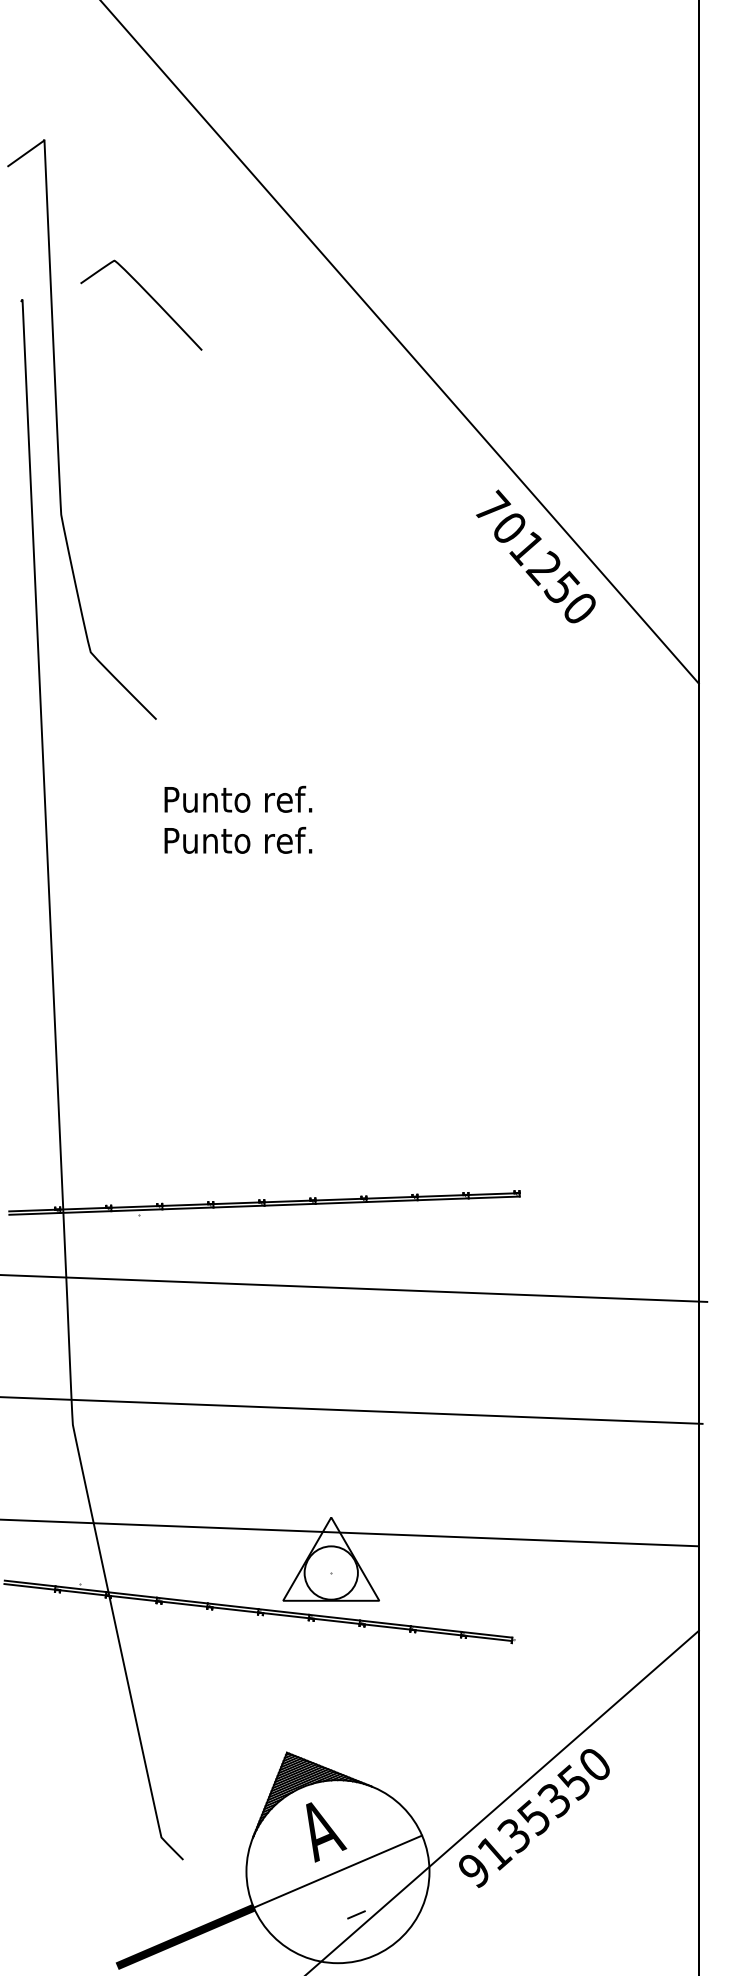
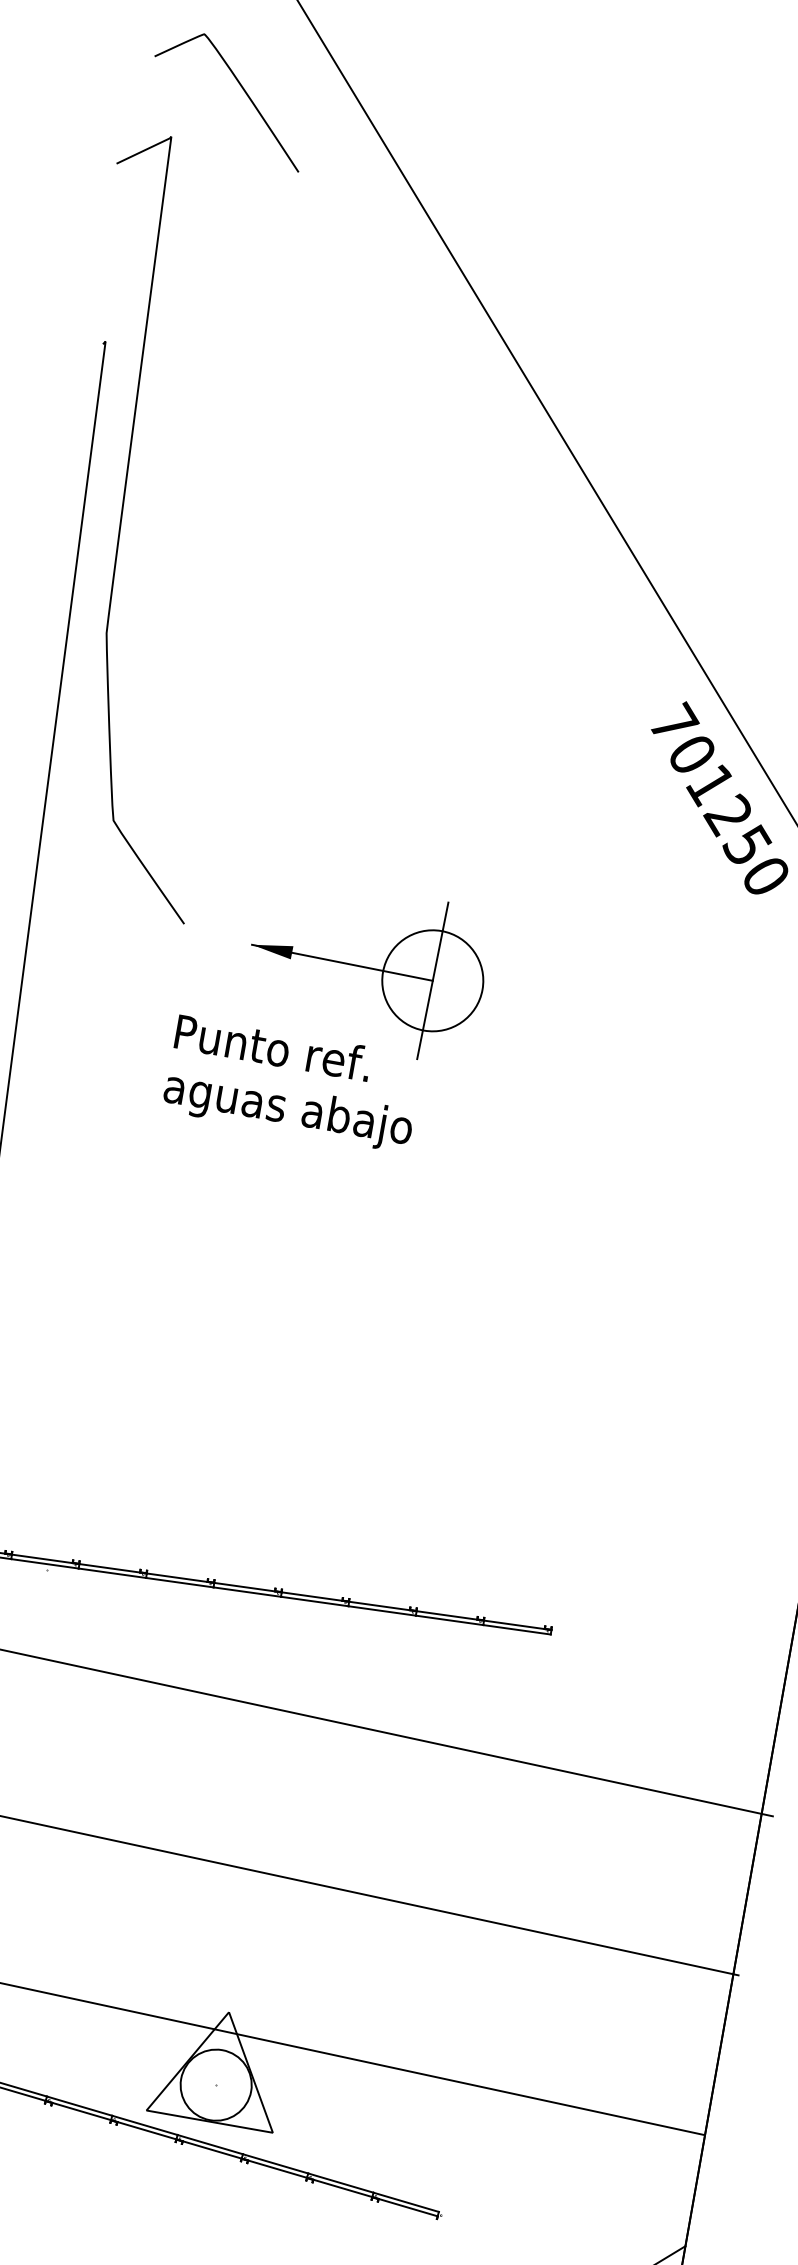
curve: (149, 296) -> (242, 89), moved
part: (297, 728) -> (367, 968), added
text: (257, 843) -> (288, 1110), Punto ref. -> aguas abajo

